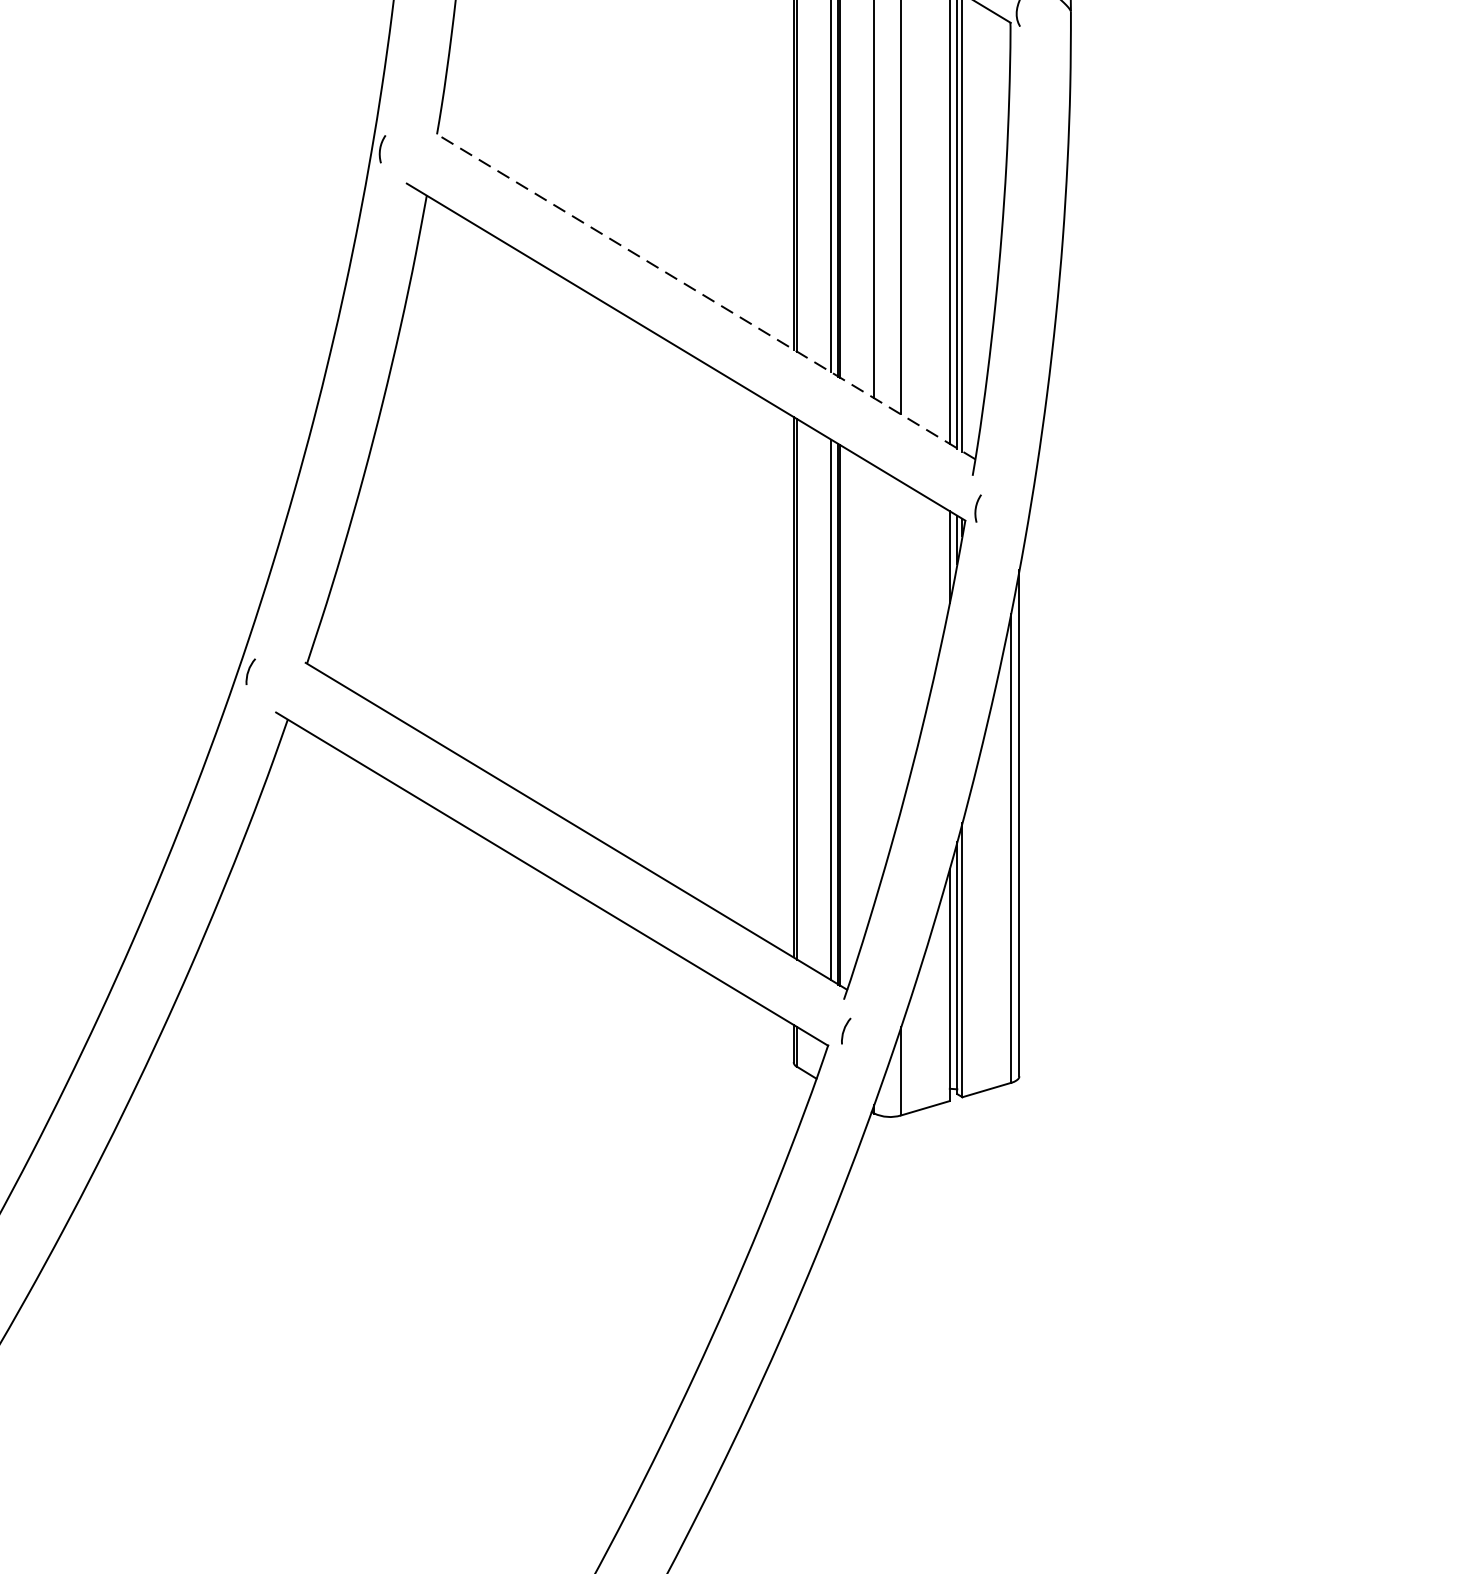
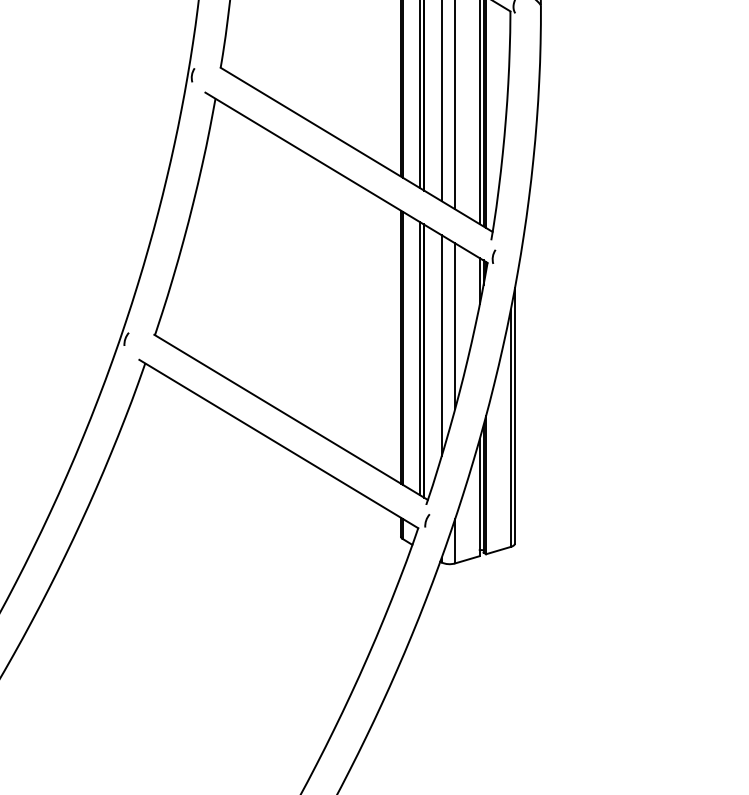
line: (705, 296) -> (356, 149), dashed -> solid
line: (901, 644) -> (455, 325), added
line: (874, 684) -> (441, 345), added

